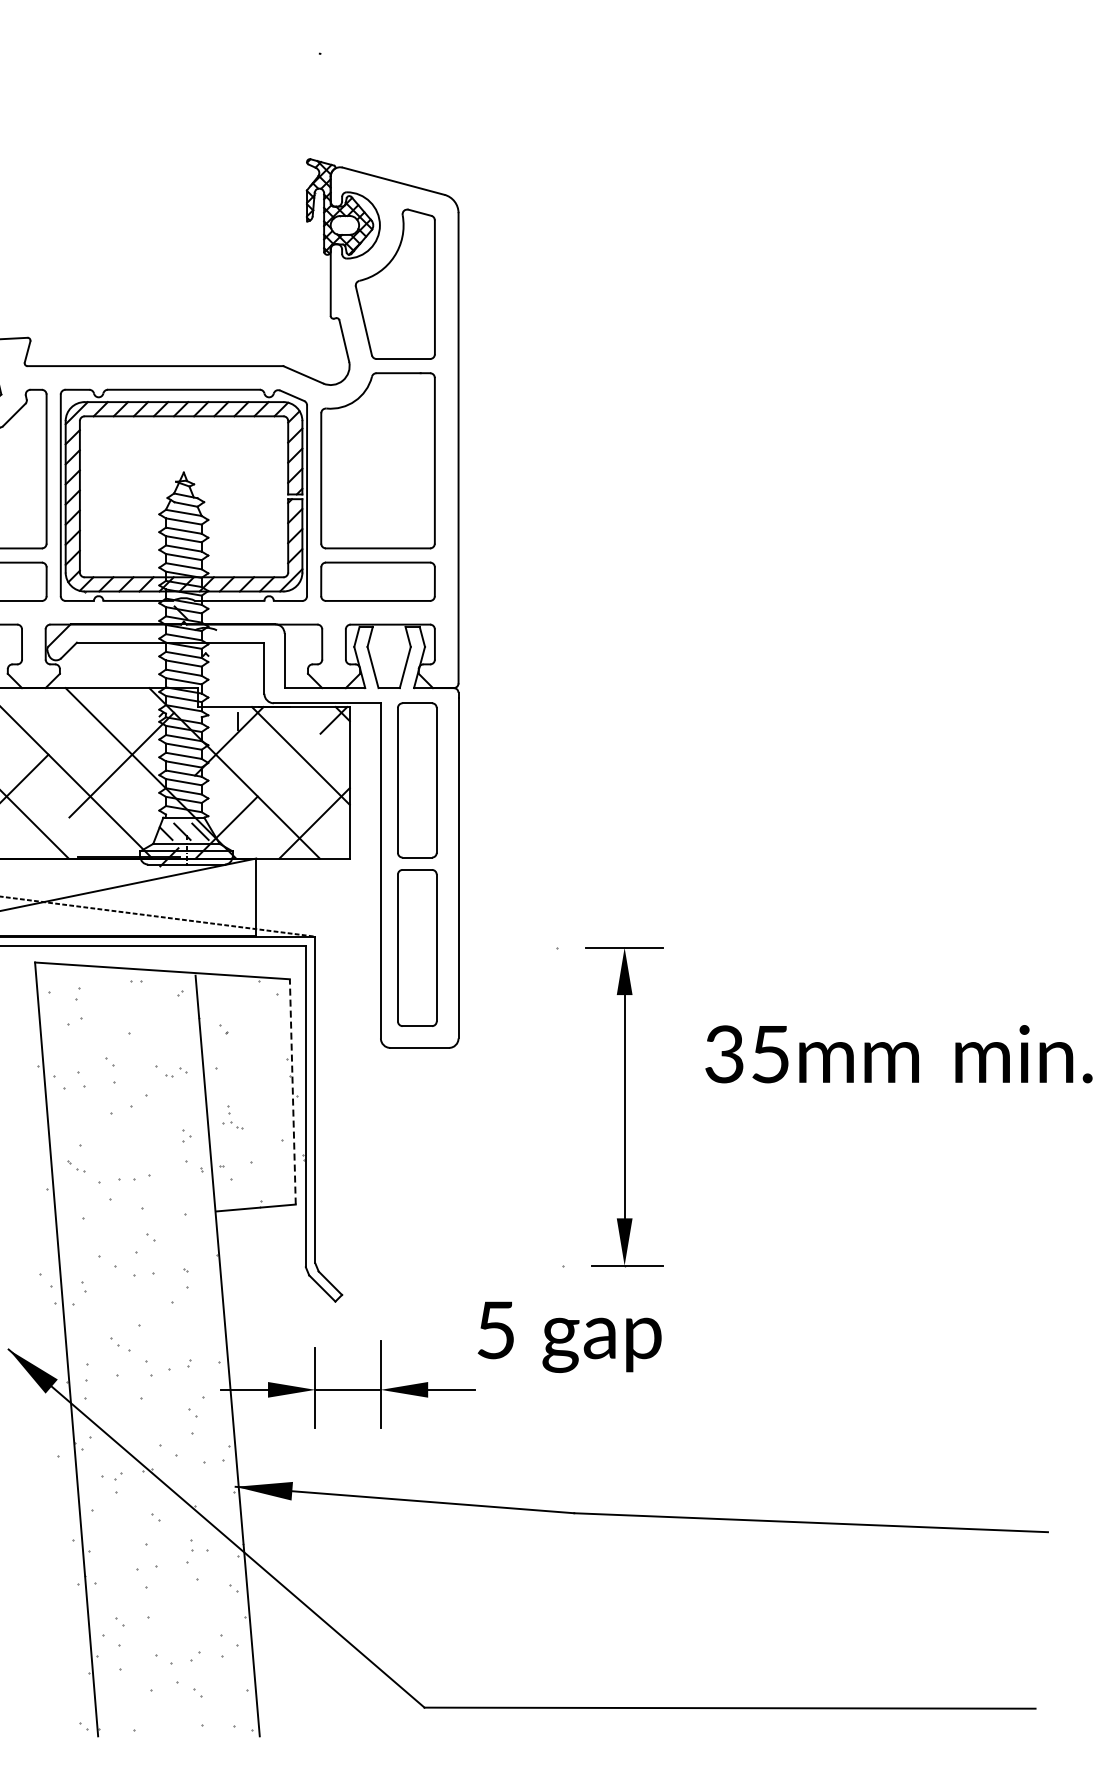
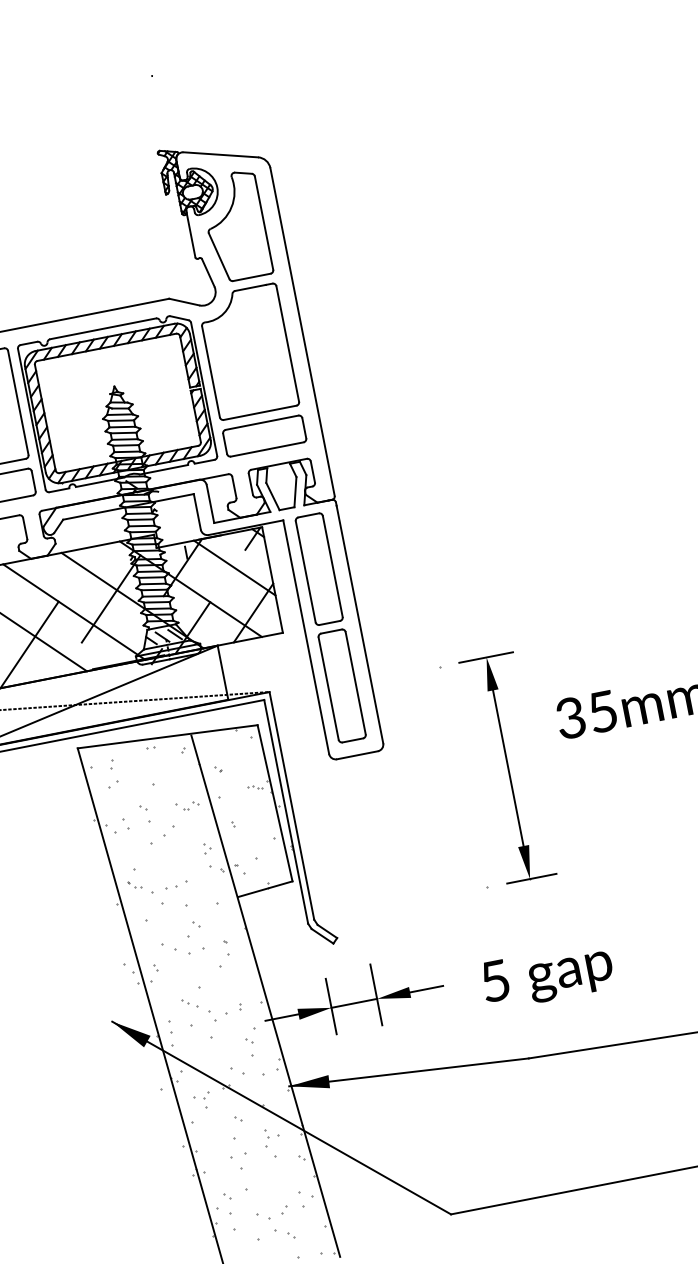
line: (292, 1091) -> (274, 803), dashed -> solid
part: (232, 1125) -> (255, 787), moved
text: (569, 1336) -> (547, 975), moved

